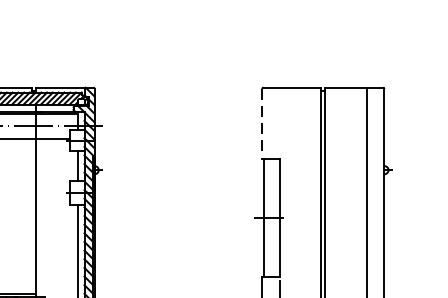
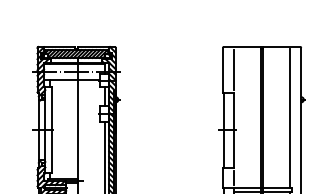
line: (280, 122) -> (234, 69), added
line: (263, 124) -> (223, 70), dashed -> solid

